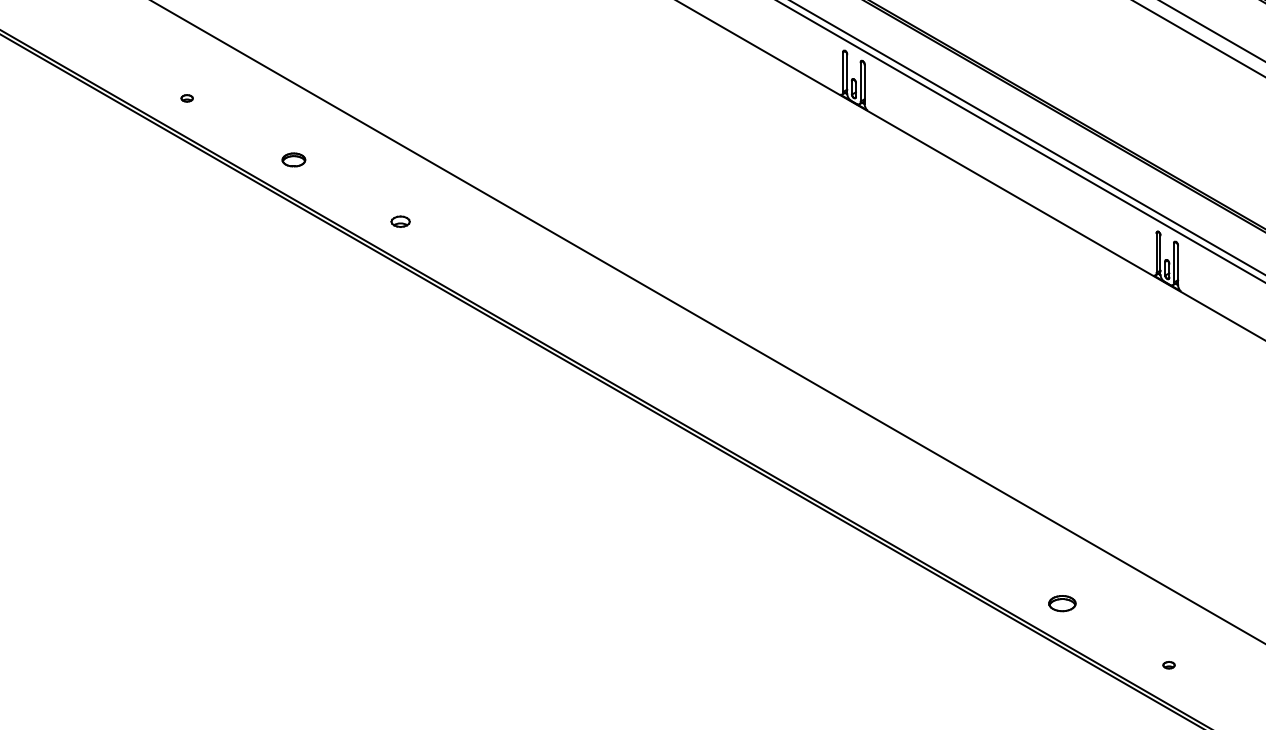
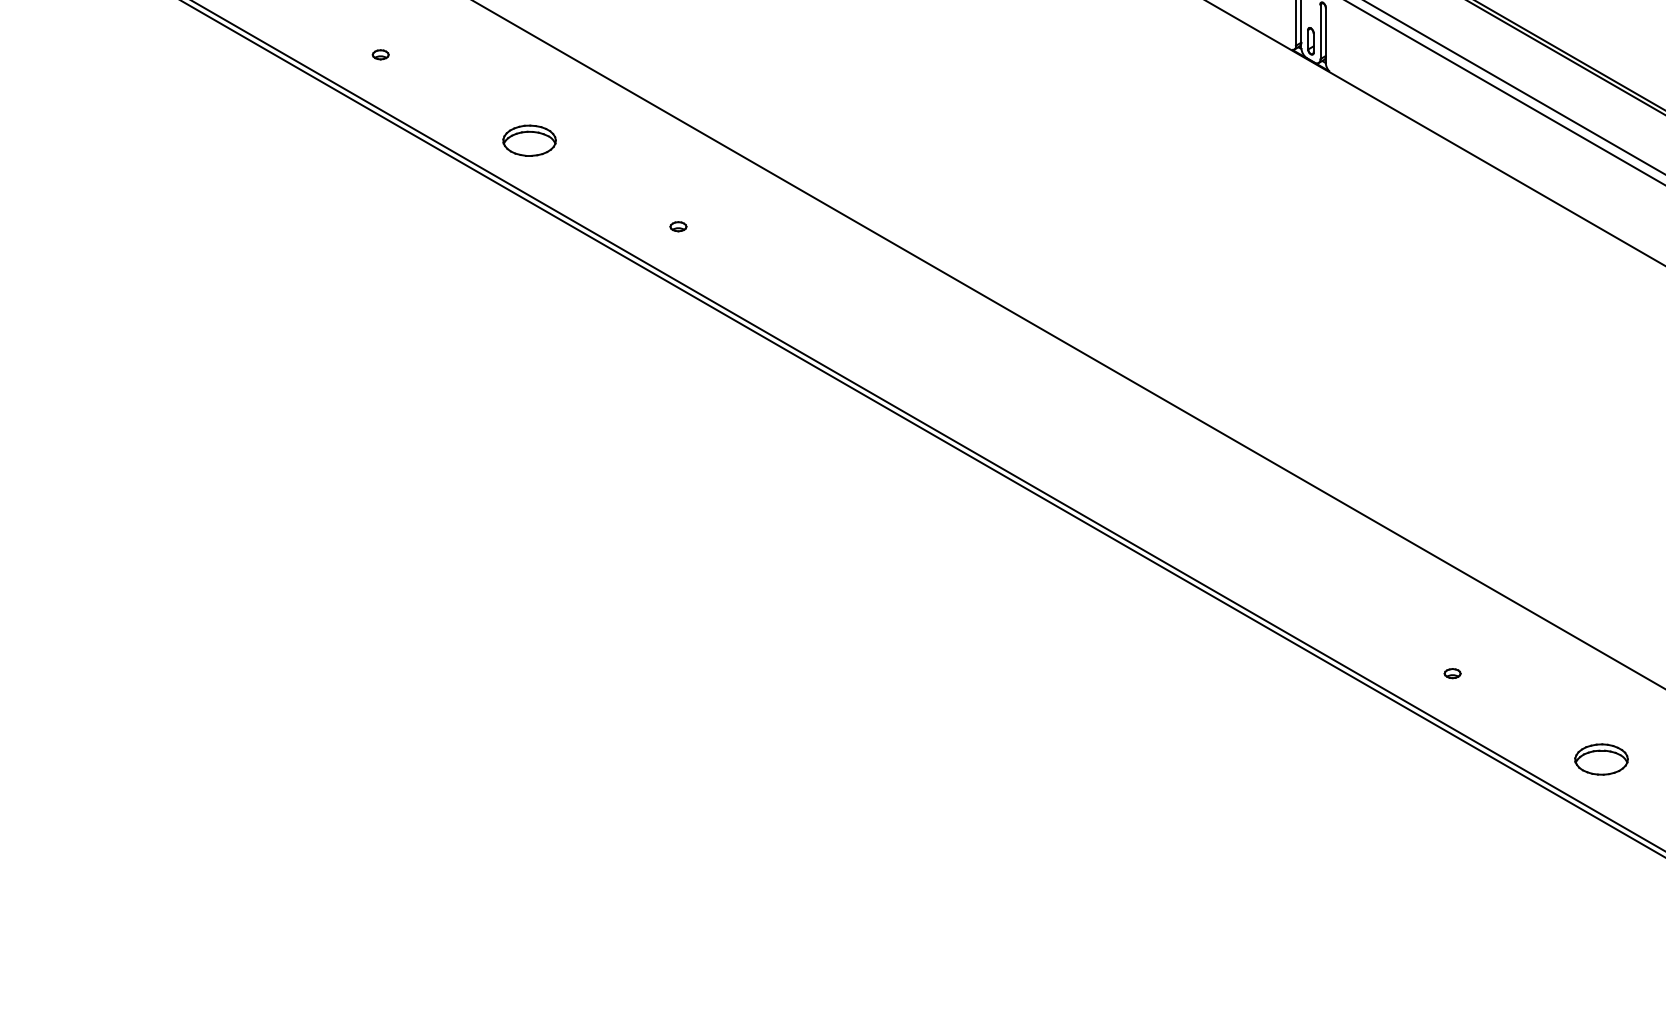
part: (293, 159) -> (529, 140), size x1.67
part: (400, 221) -> (678, 226), size x0.62
part: (955, 541) -> (1452, 672), added
part: (1062, 603) -> (1601, 759), size x1.43

